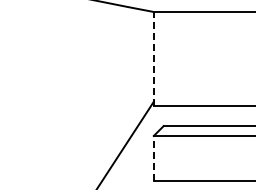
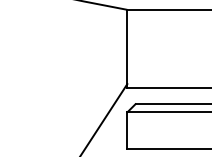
line: (153, 58) -> (127, 48), dashed -> solid
line: (153, 157) -> (127, 130), dashed -> solid

